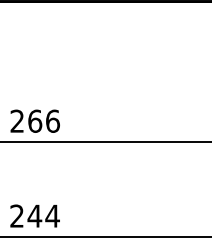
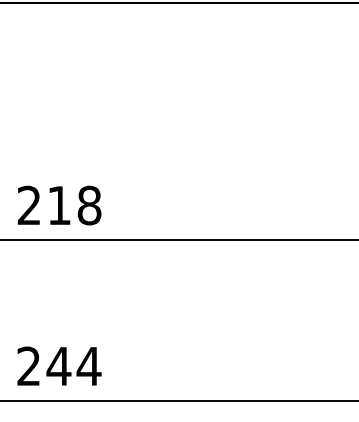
text: (43, 120) -> (73, 204), 266 -> 218

